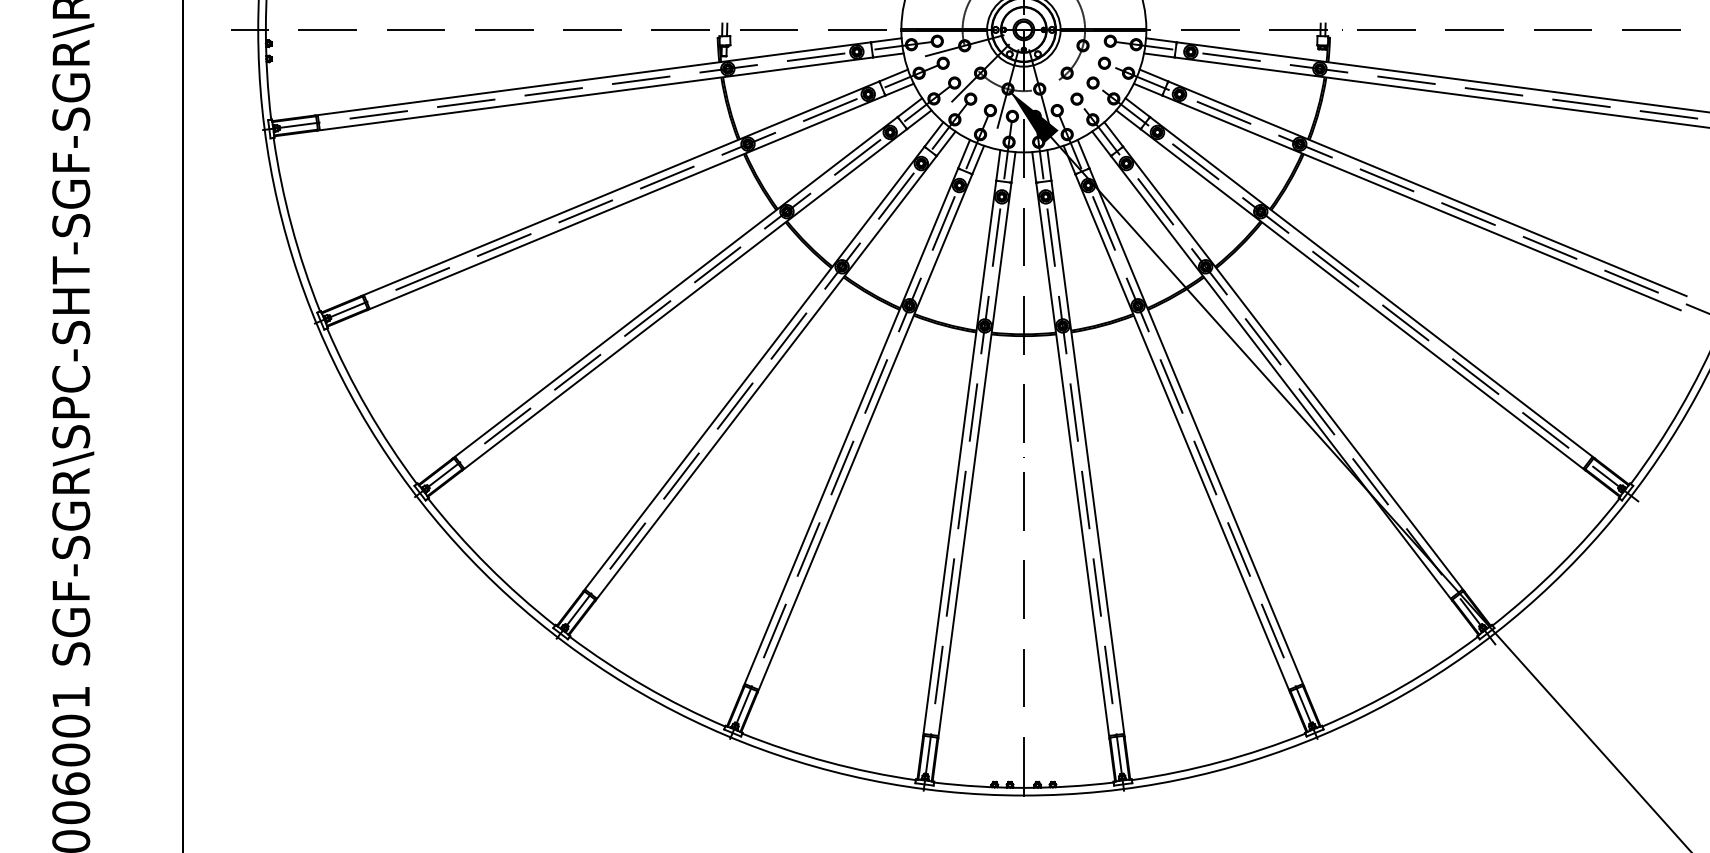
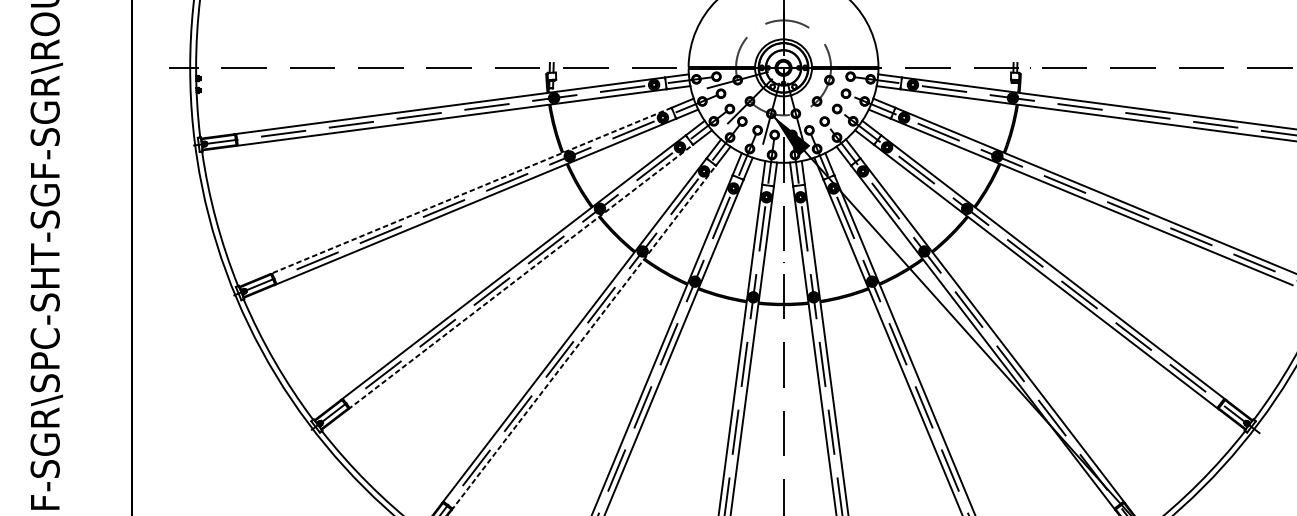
line: (620, 188) -> (470, 190), solid -> dashed
line: (684, 299) -> (520, 276), solid -> dashed
line: (765, 378) -> (583, 338), solid -> dashed

